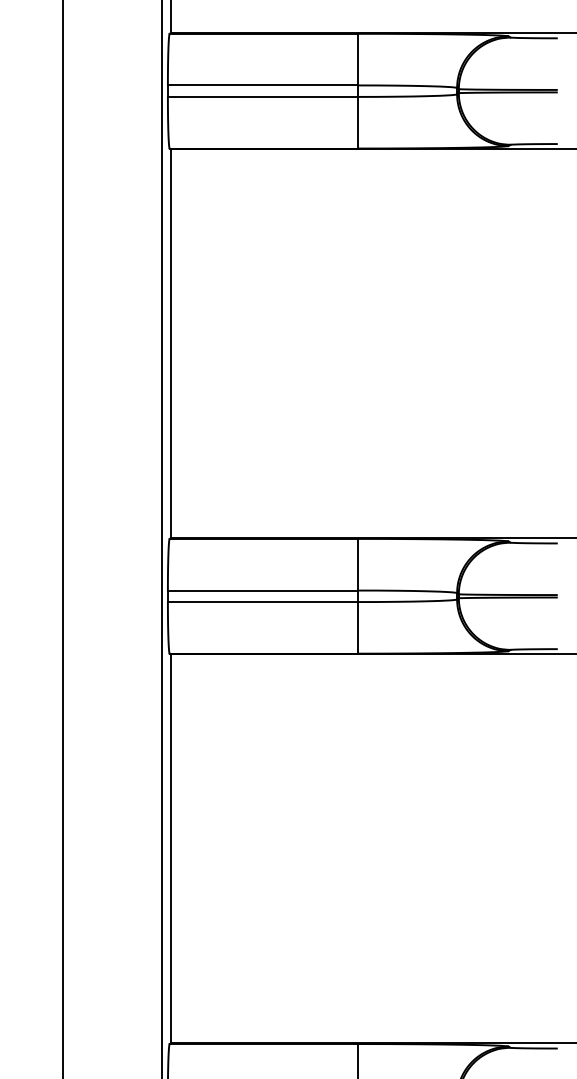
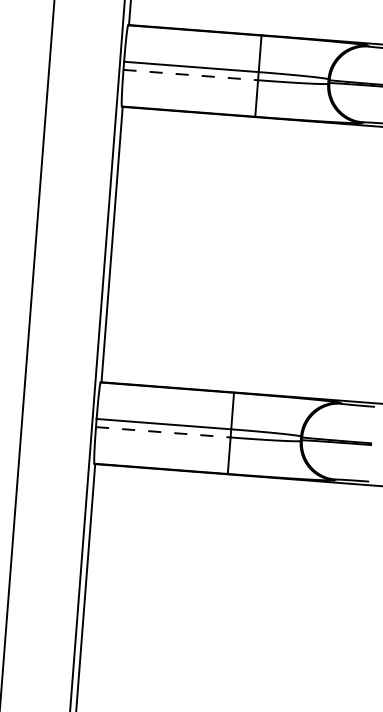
line: (263, 96) -> (191, 74), solid -> dashed
line: (263, 602) -> (163, 432), solid -> dashed

